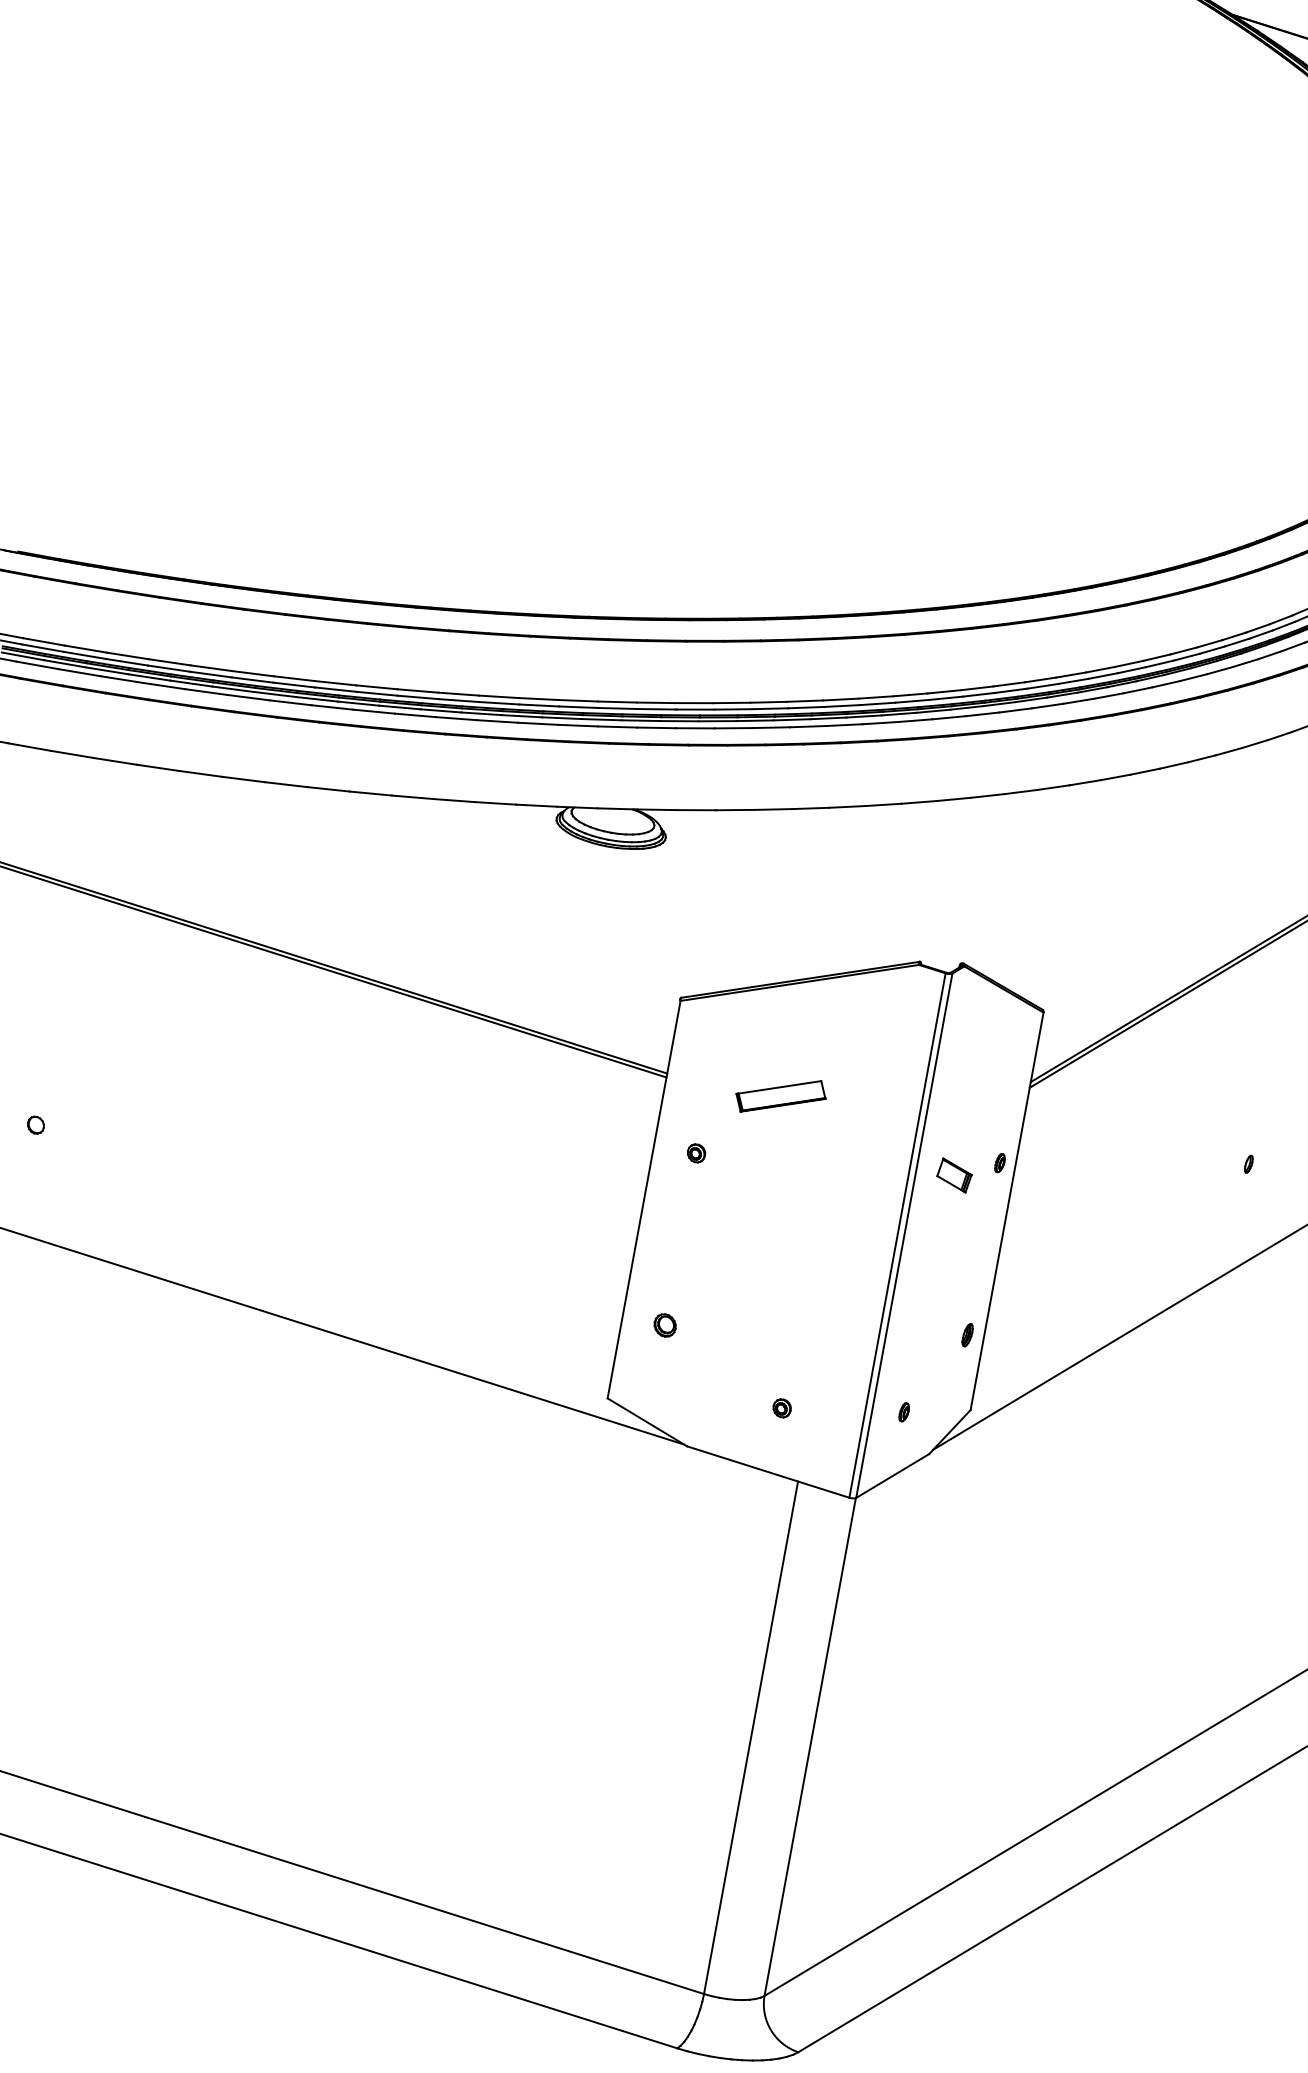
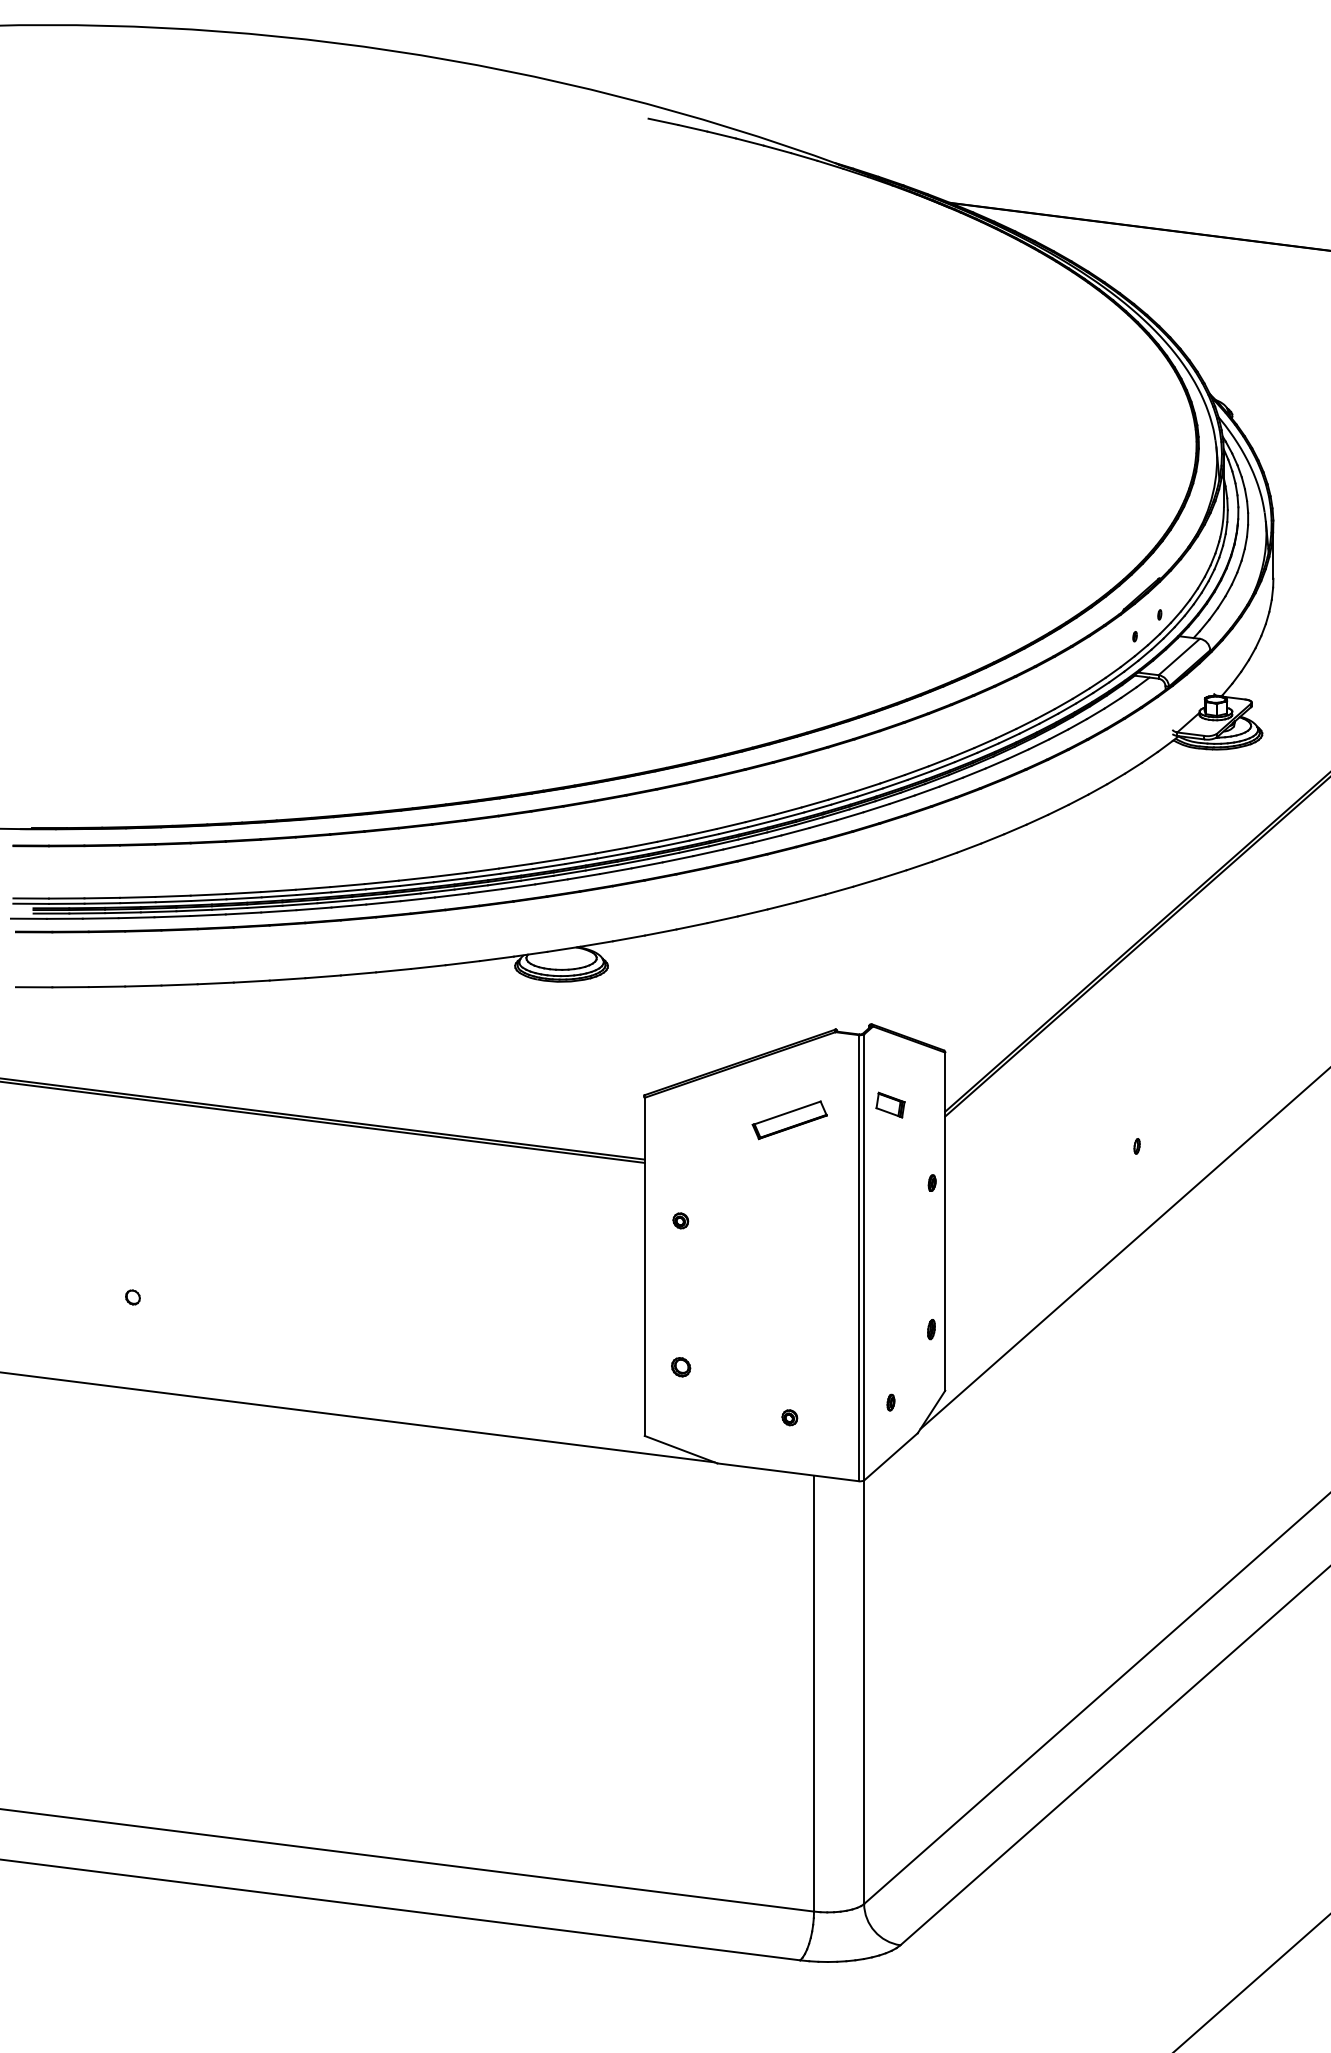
part: (780, 1096) -> (789, 1120), moved
part: (954, 1174) -> (890, 1104), moved

